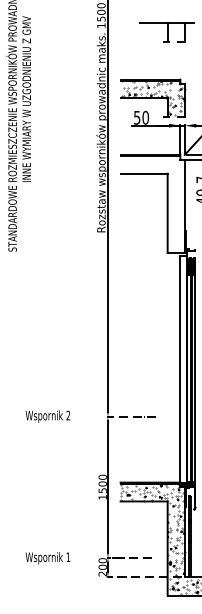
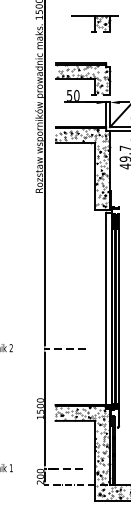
hatch: (176, 31) -> (102, 22), added
hatch: (152, 204) -> (82, 169), added

